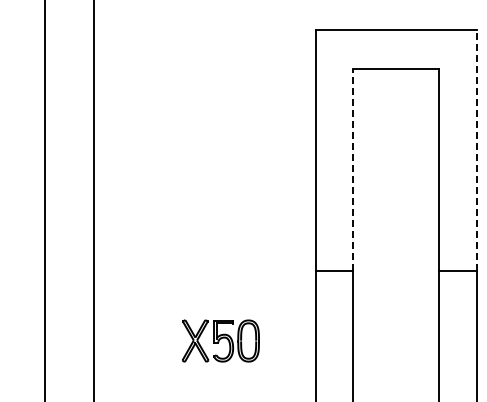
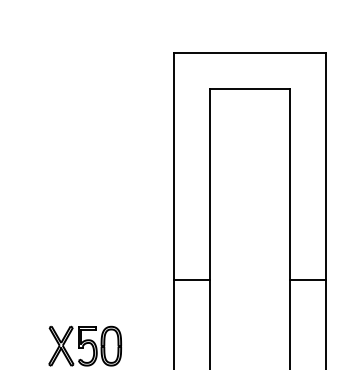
line: (476, 150) -> (326, 166), dashed -> solid
line: (353, 169) -> (210, 184), dashed -> solid

